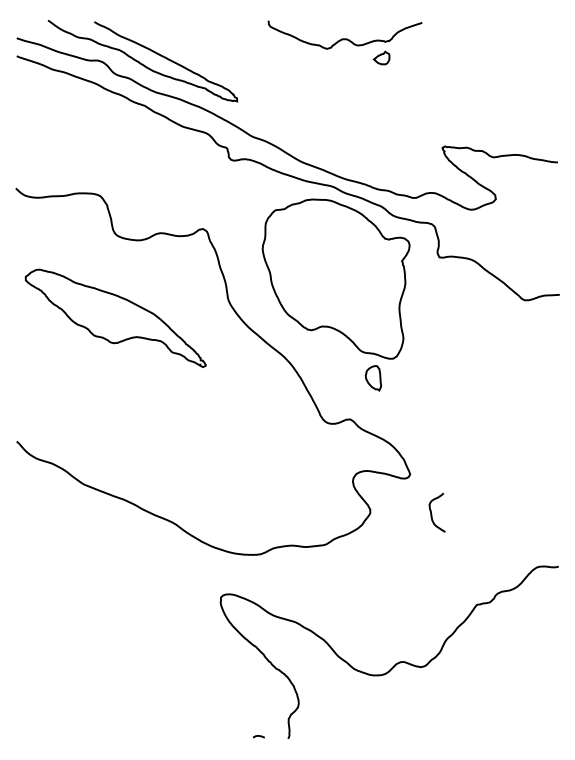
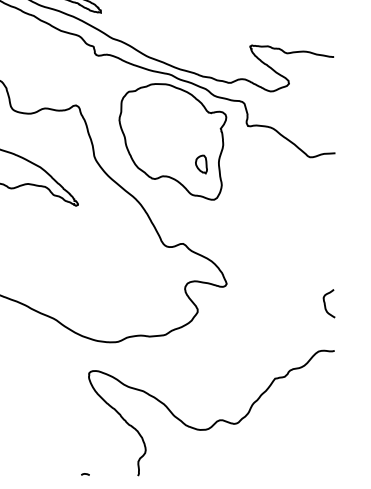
part: (373, 378) -> (201, 164), moved
curve: (432, 514) -> (325, 304), moved
curve: (258, 736) -> (85, 474), moved

